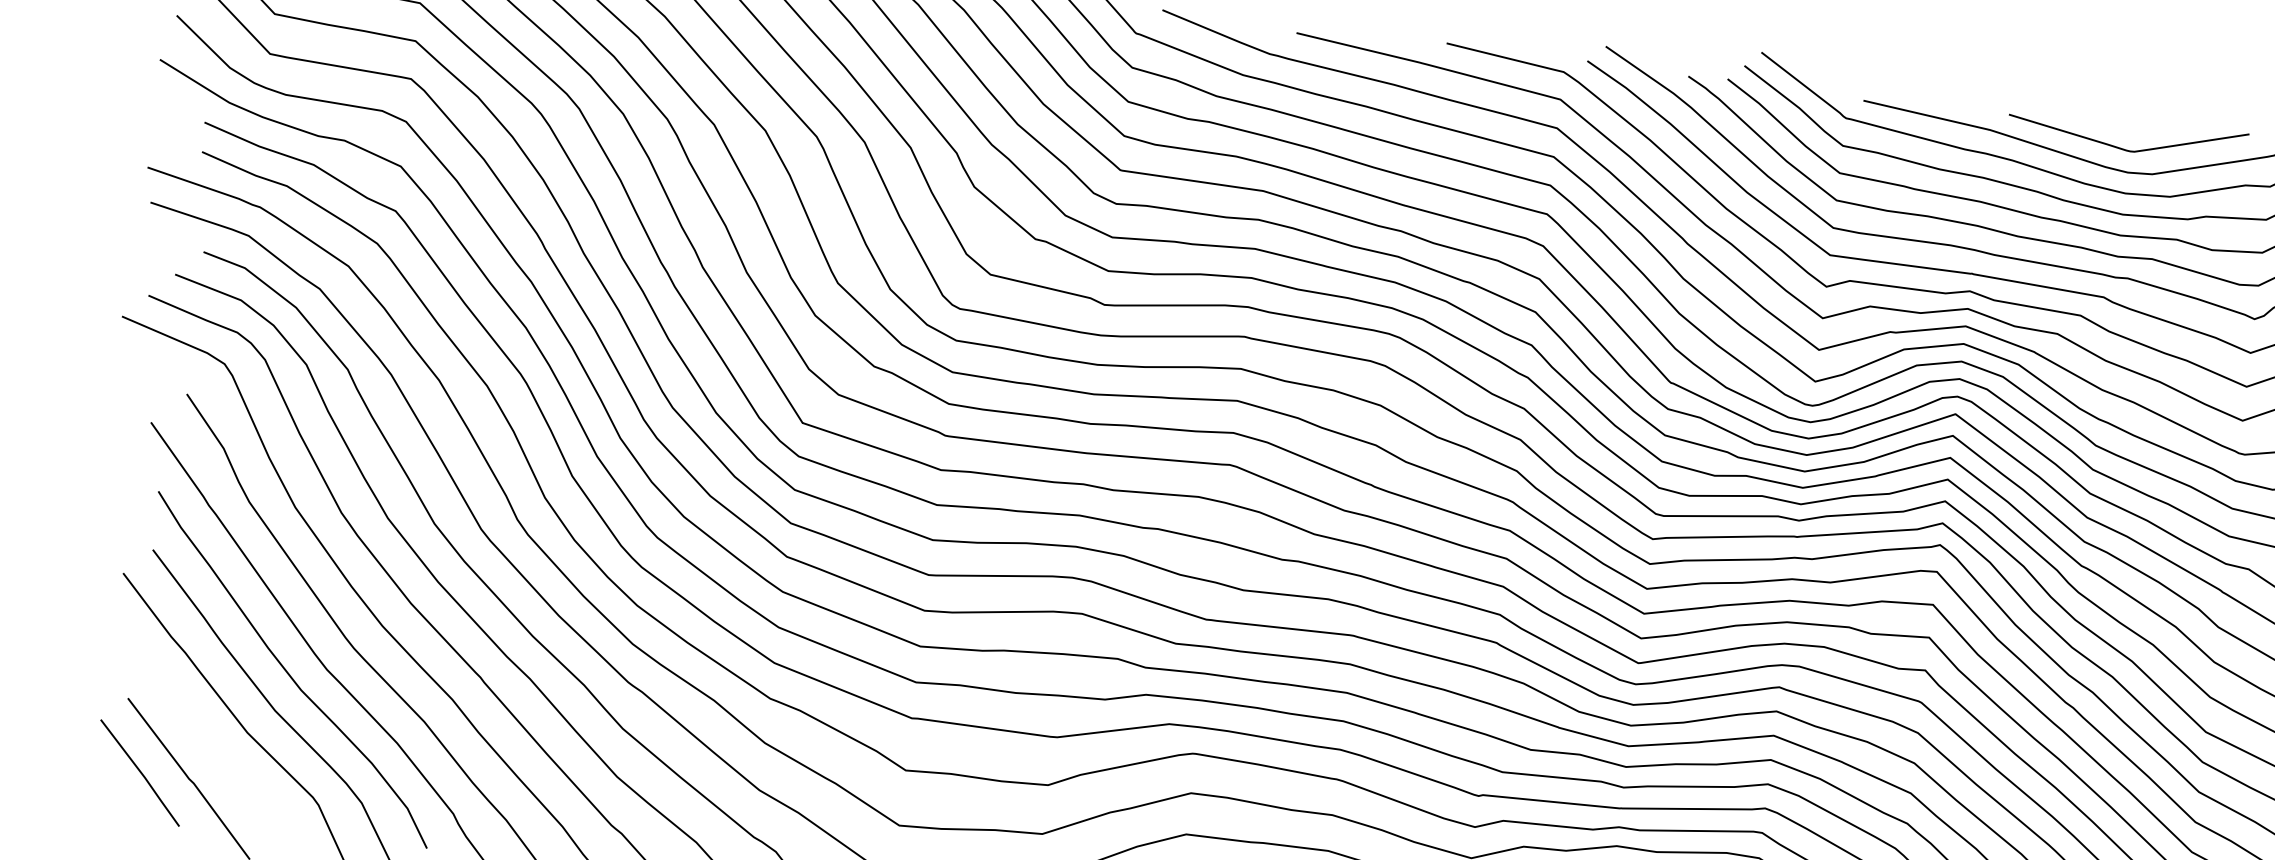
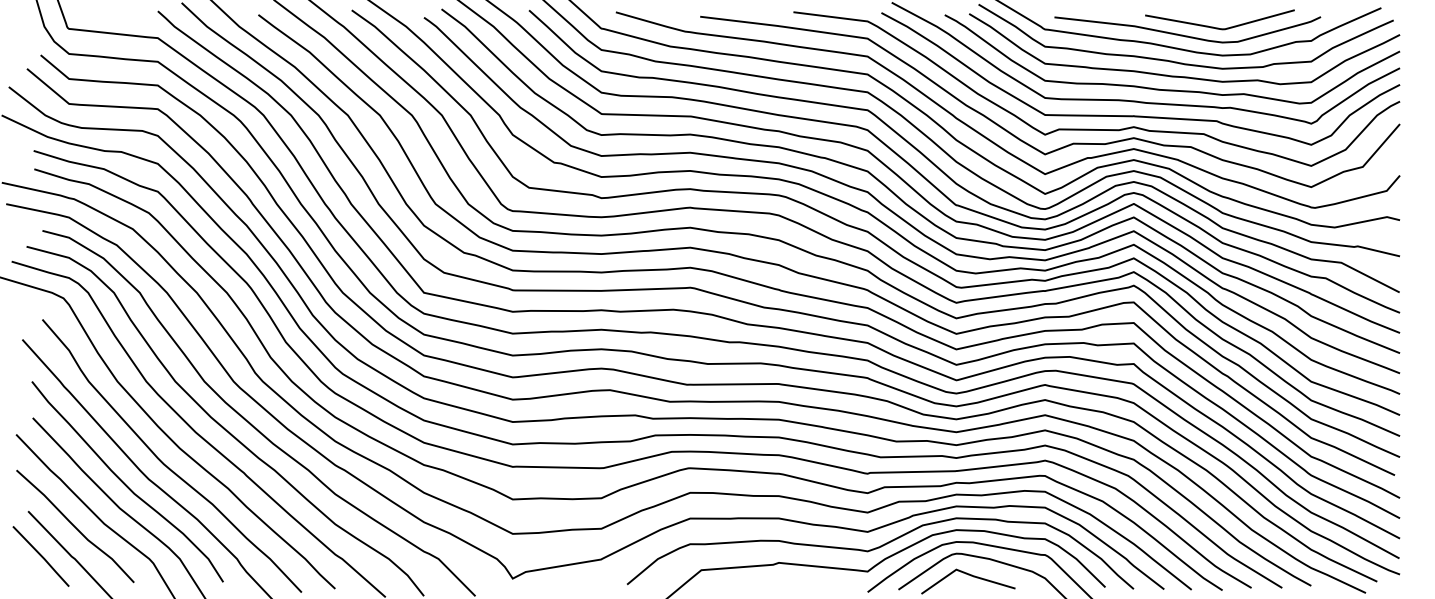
curve: (200, 731) -> (75, 526), added

